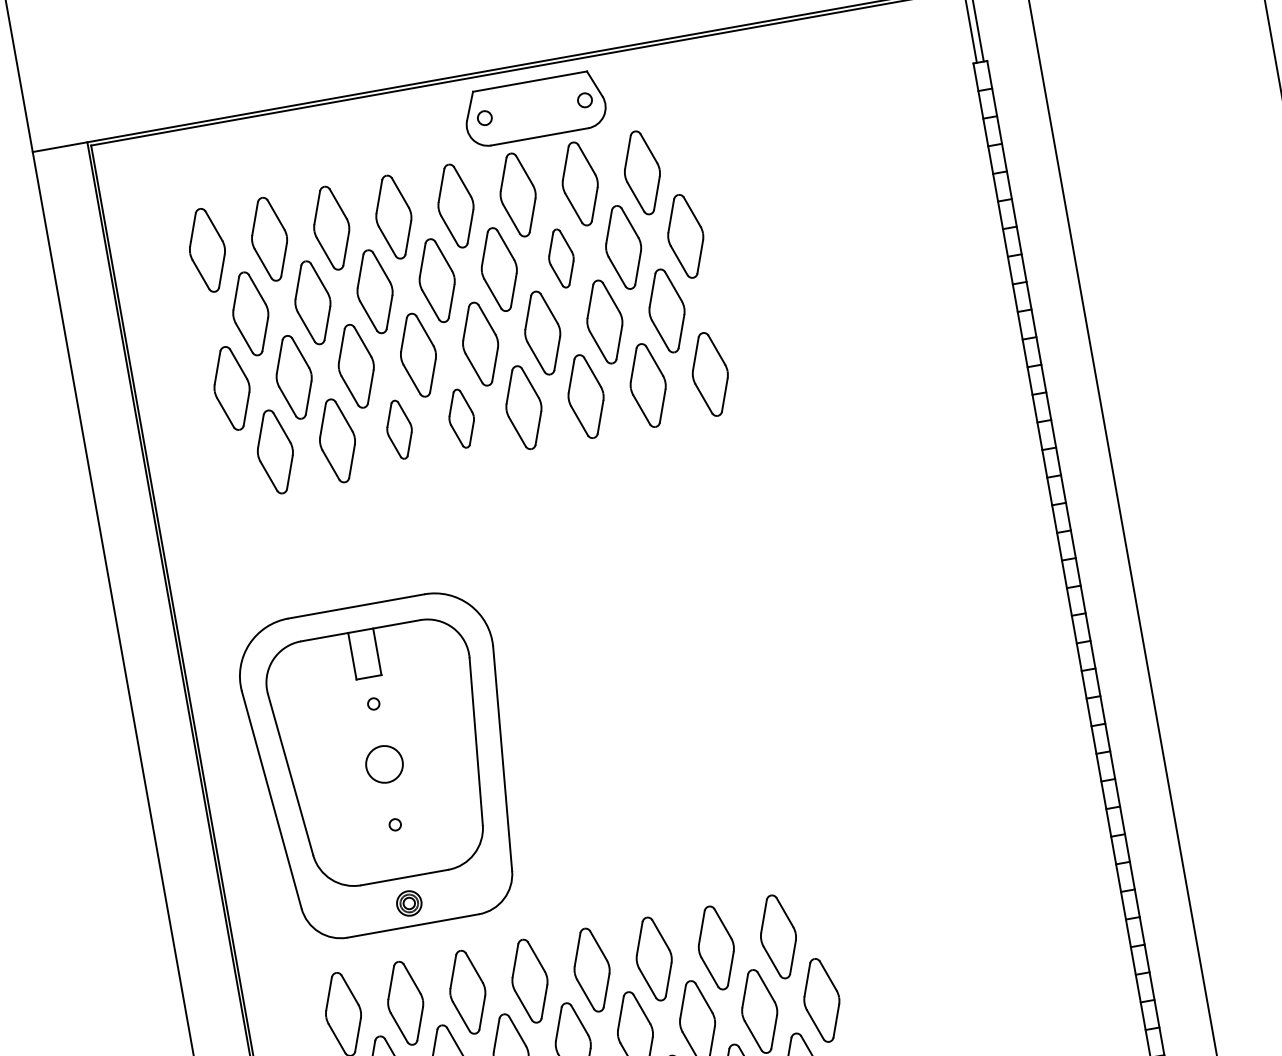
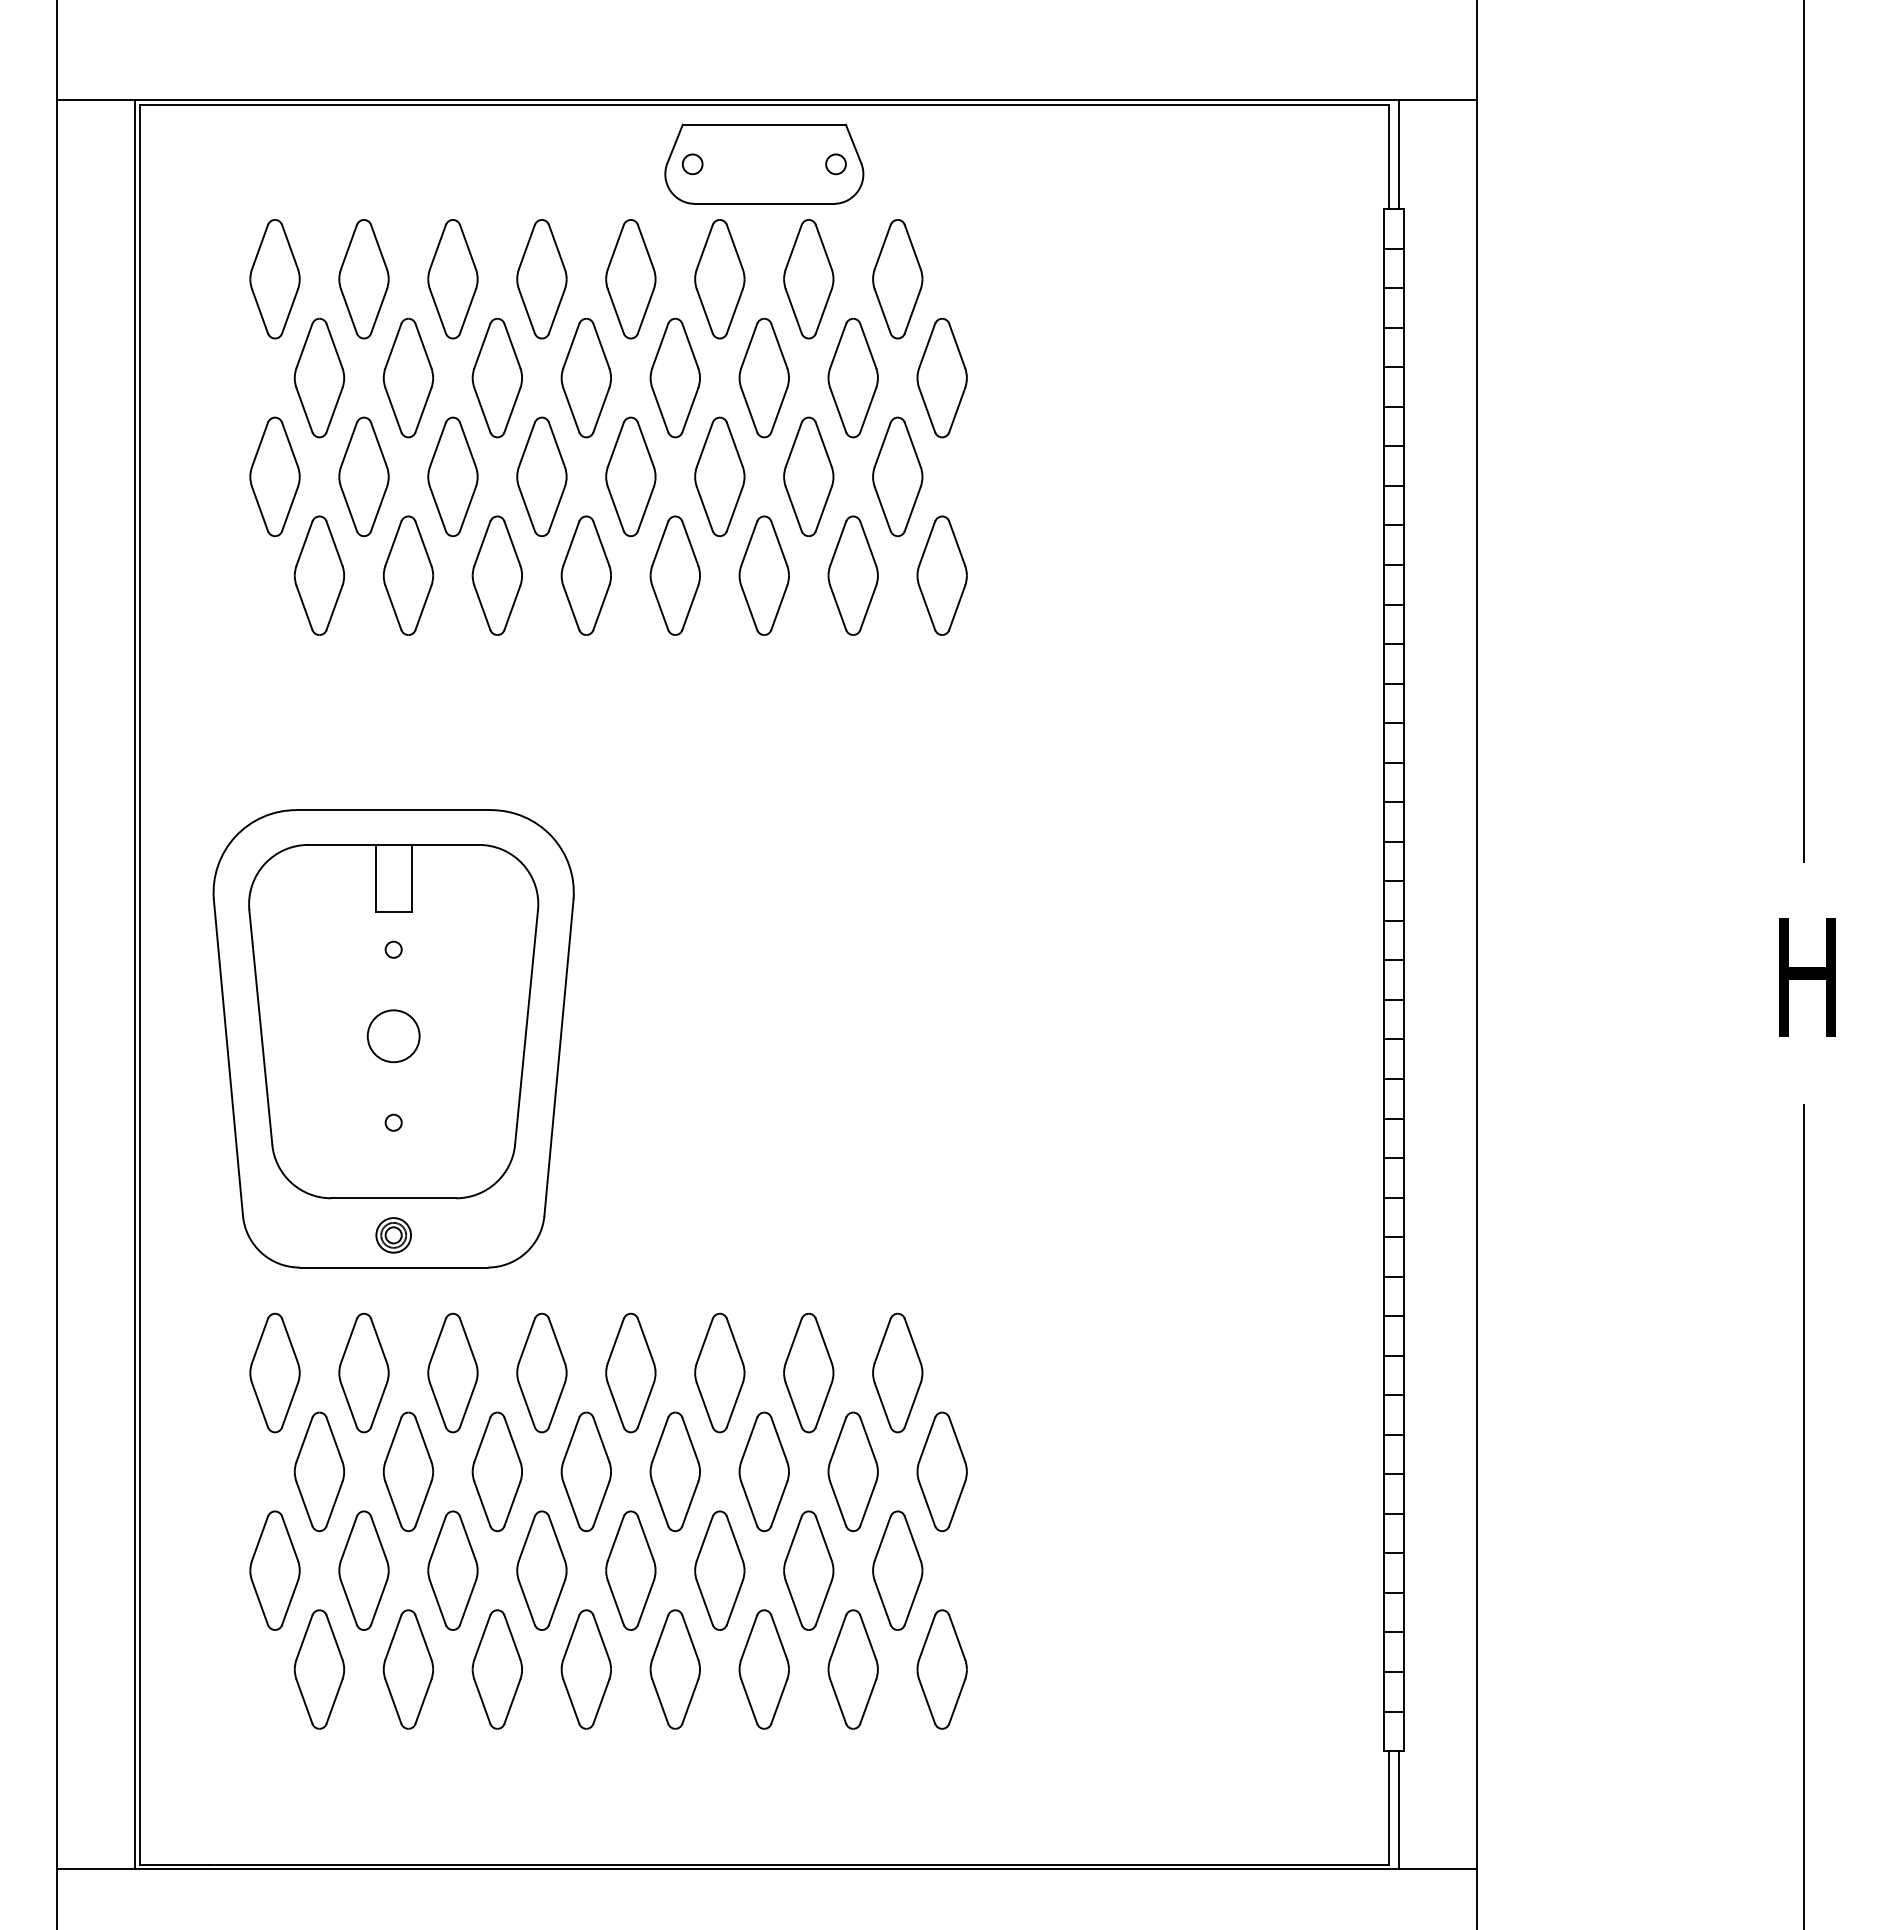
part: (560, 258) -> (763, 377), size x1.43
part: (461, 418) -> (585, 575), size x1.43
part: (399, 429) -> (496, 575), size x1.43

